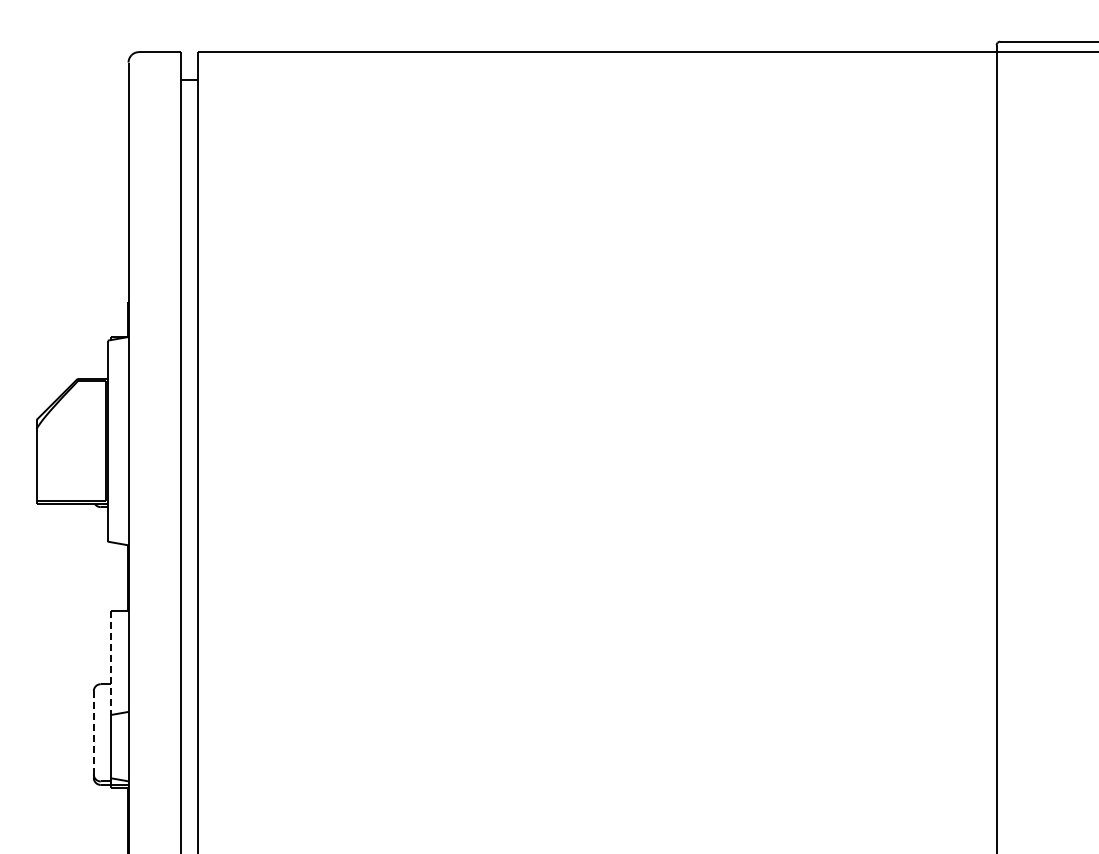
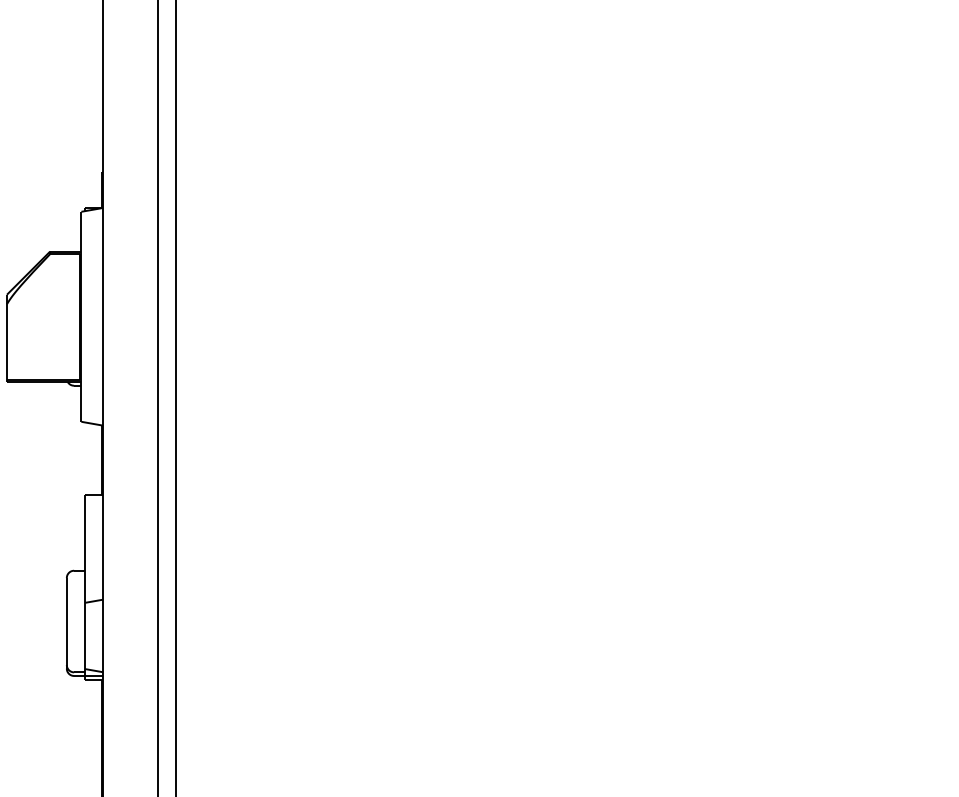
line: (111, 663) -> (85, 549), dashed -> solid
line: (93, 732) -> (66, 621), dashed -> solid

